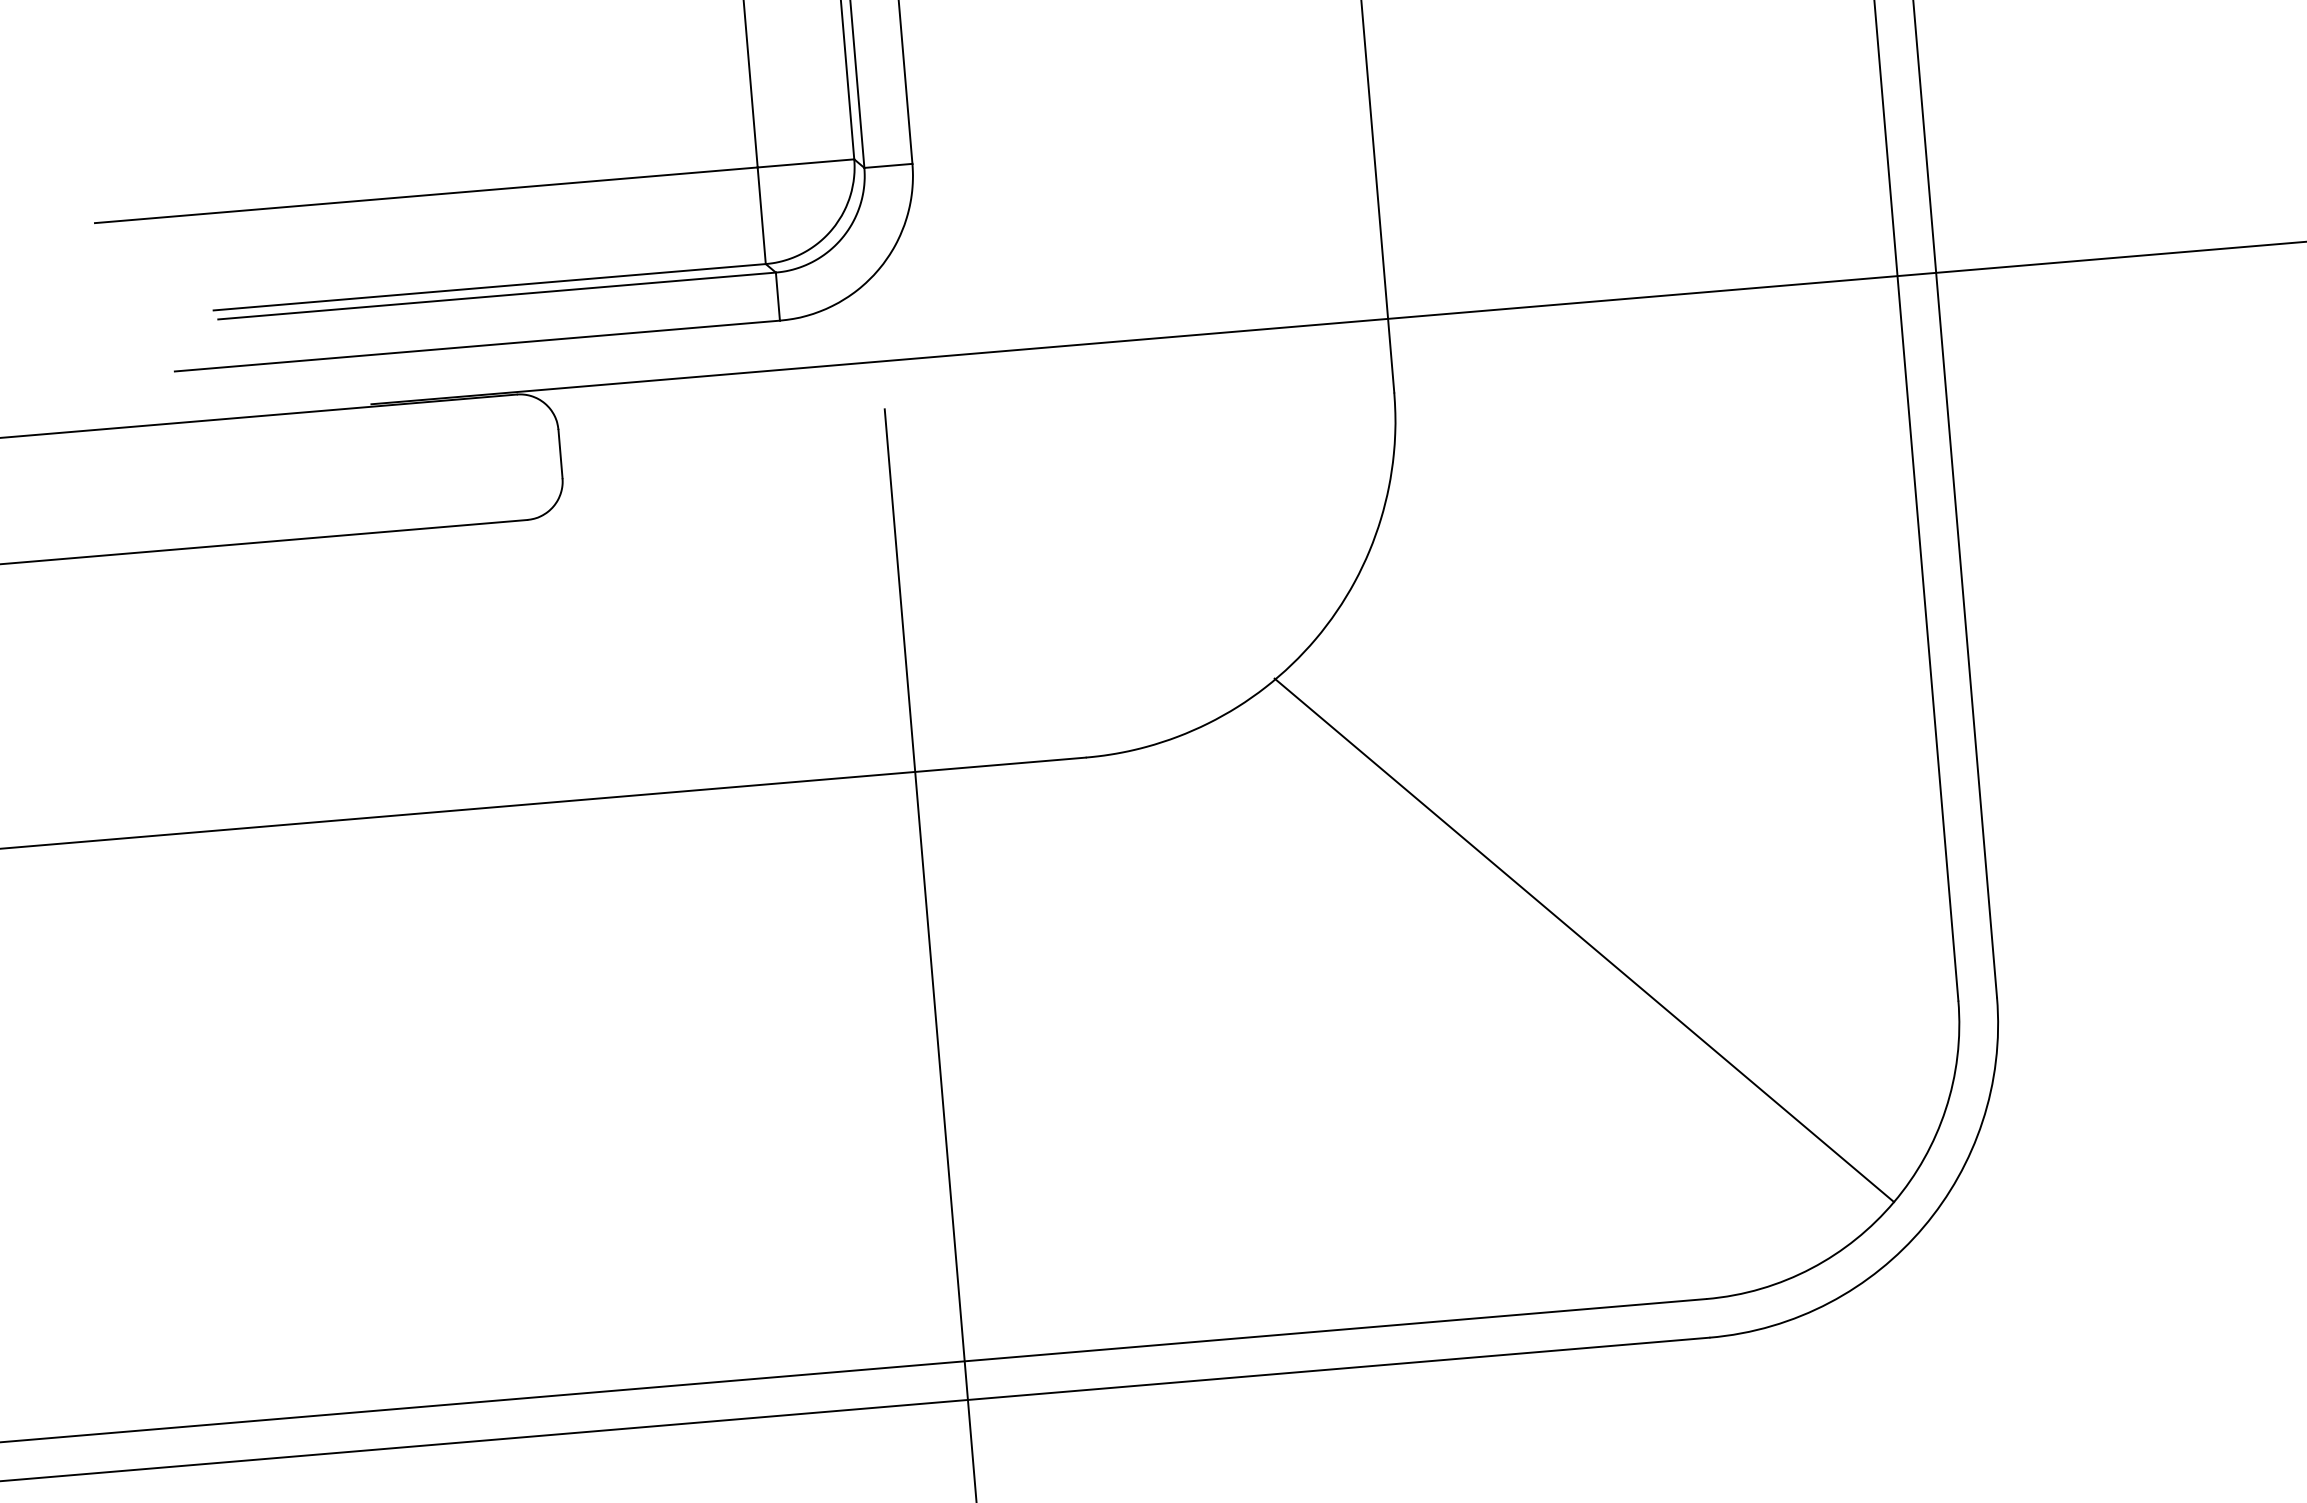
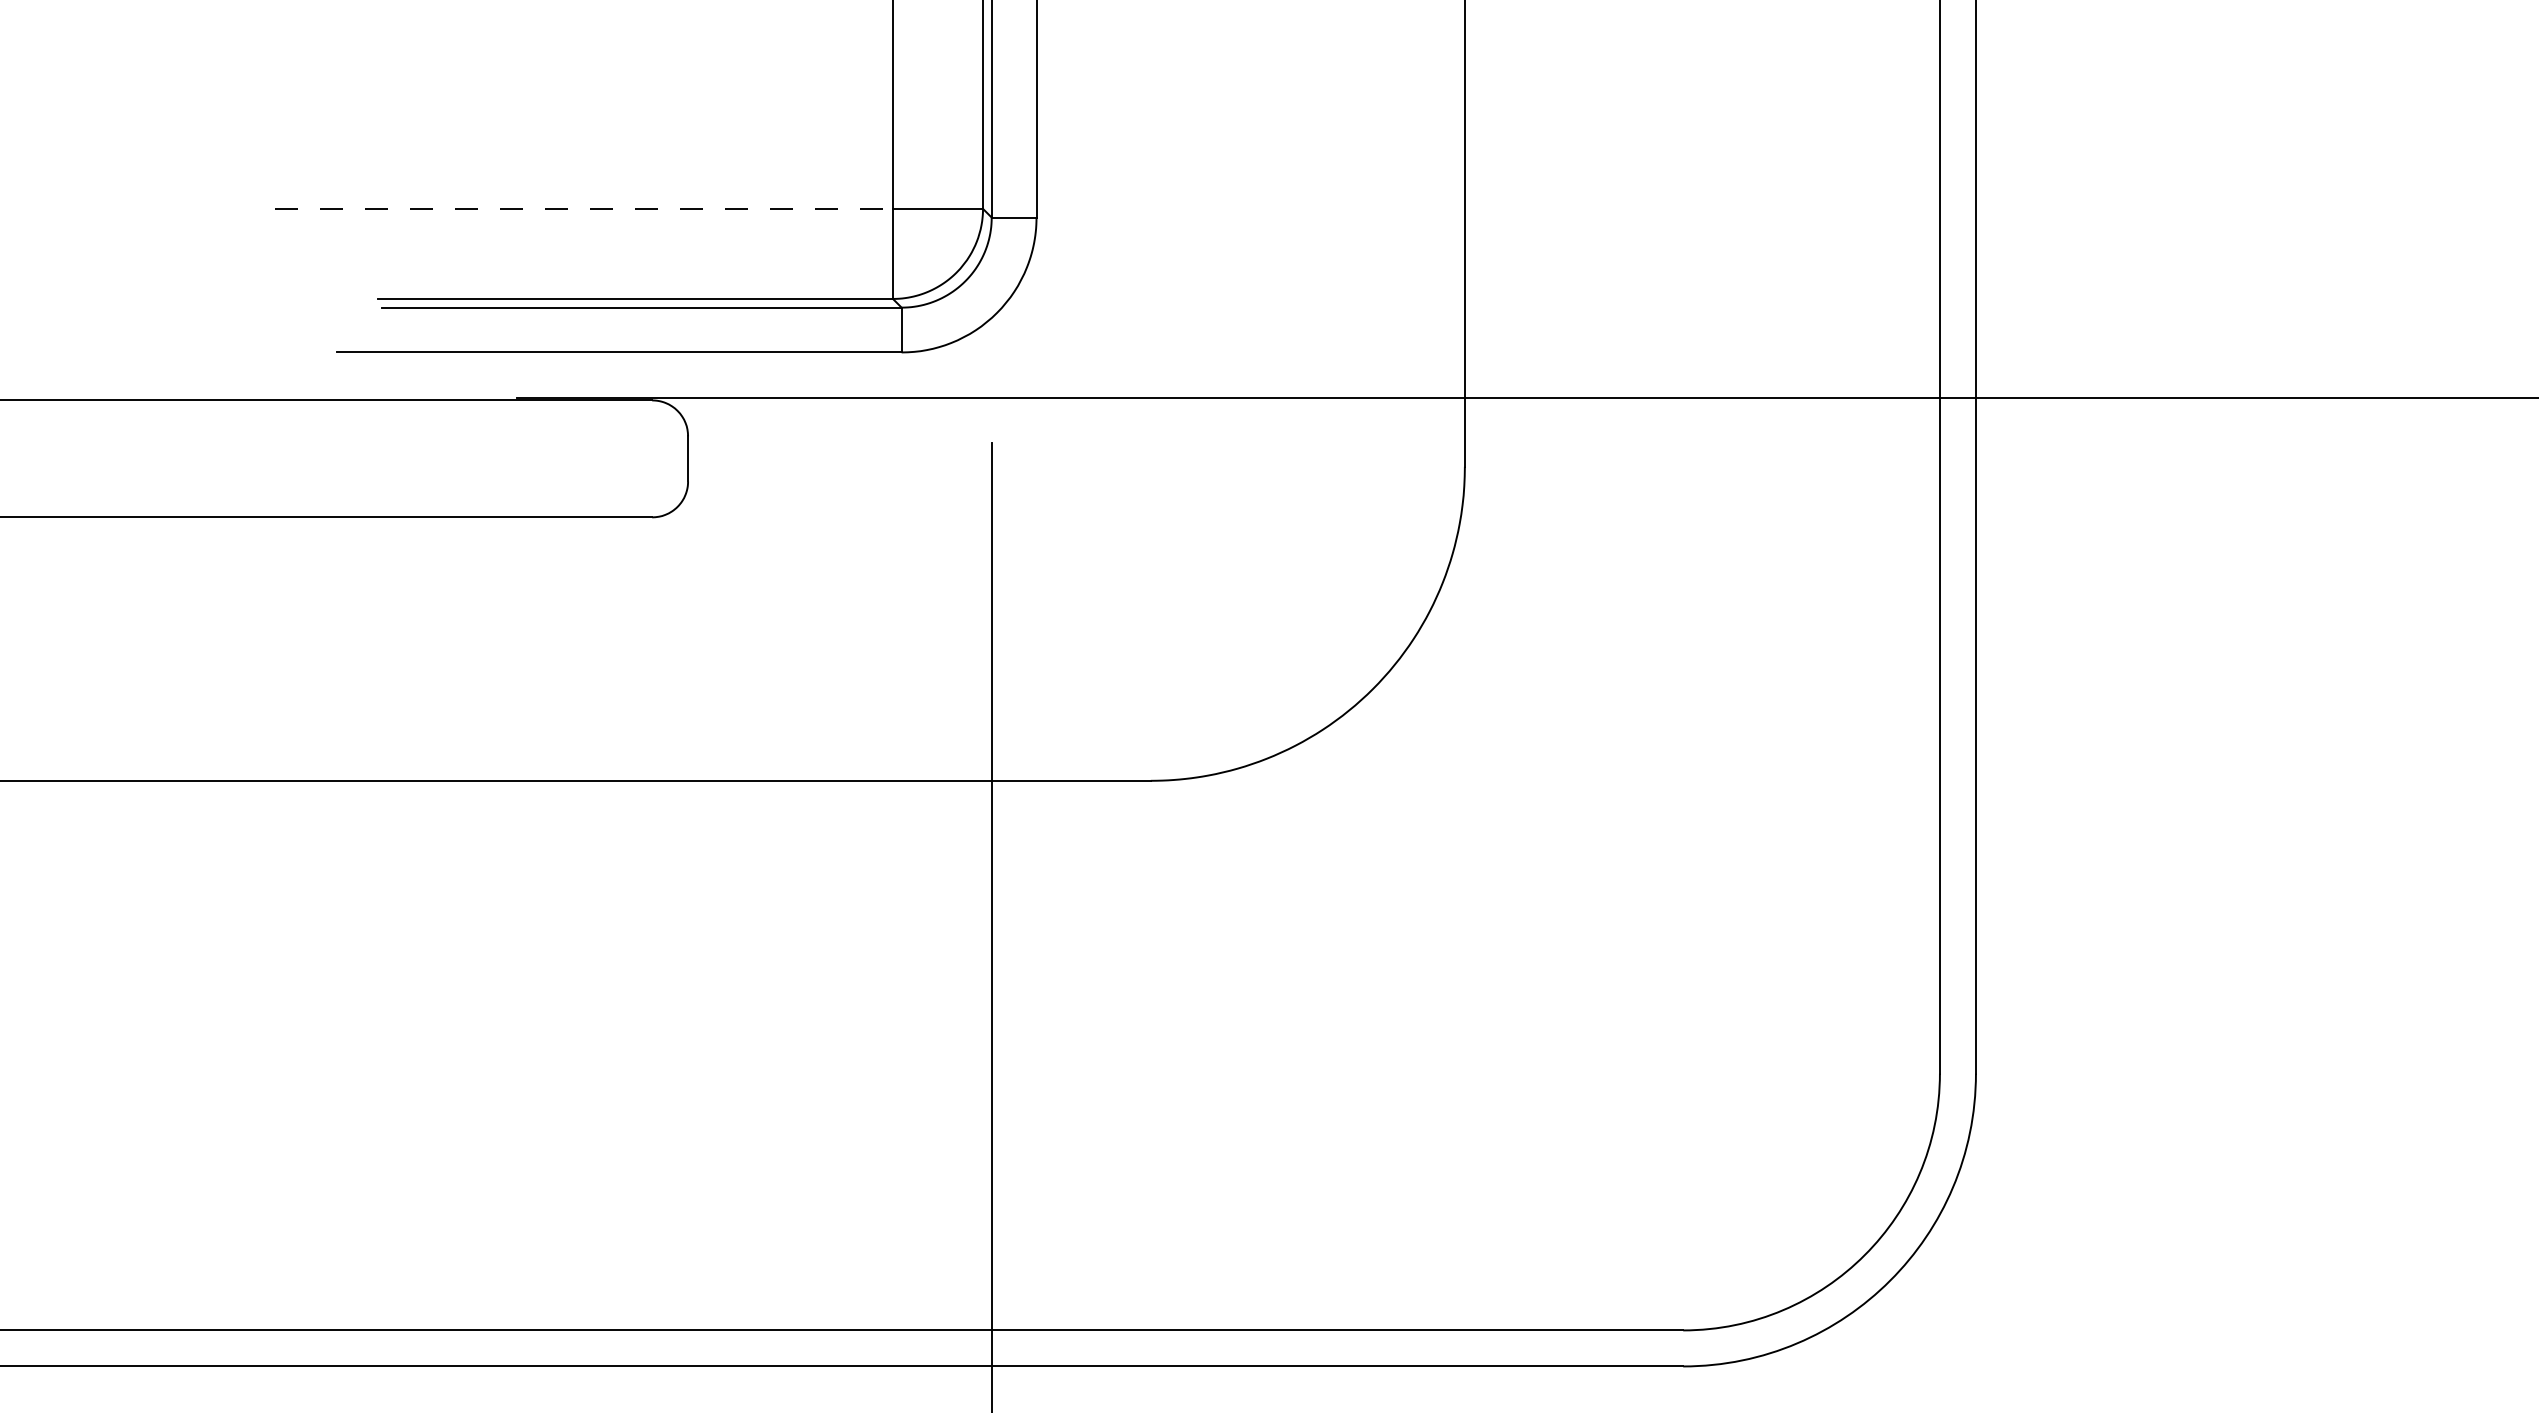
line: (425, 194) -> (583, 208), solid -> dashed
line: (1583, 940) -> (1597, 988), removed

